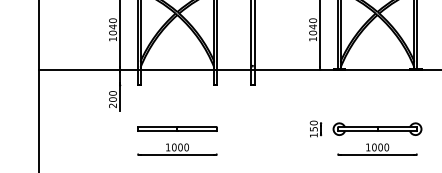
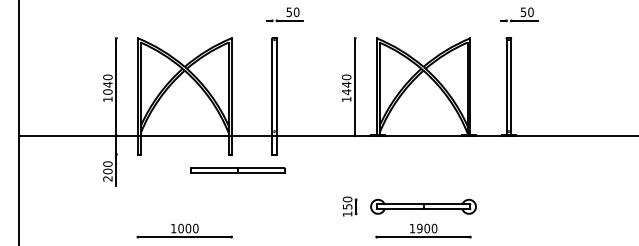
text: (312, 33) -> (346, 92), 1040 -> 1440
part: (177, 128) -> (237, 170), moved
text: (374, 147) -> (419, 228), 1000 -> 1900

